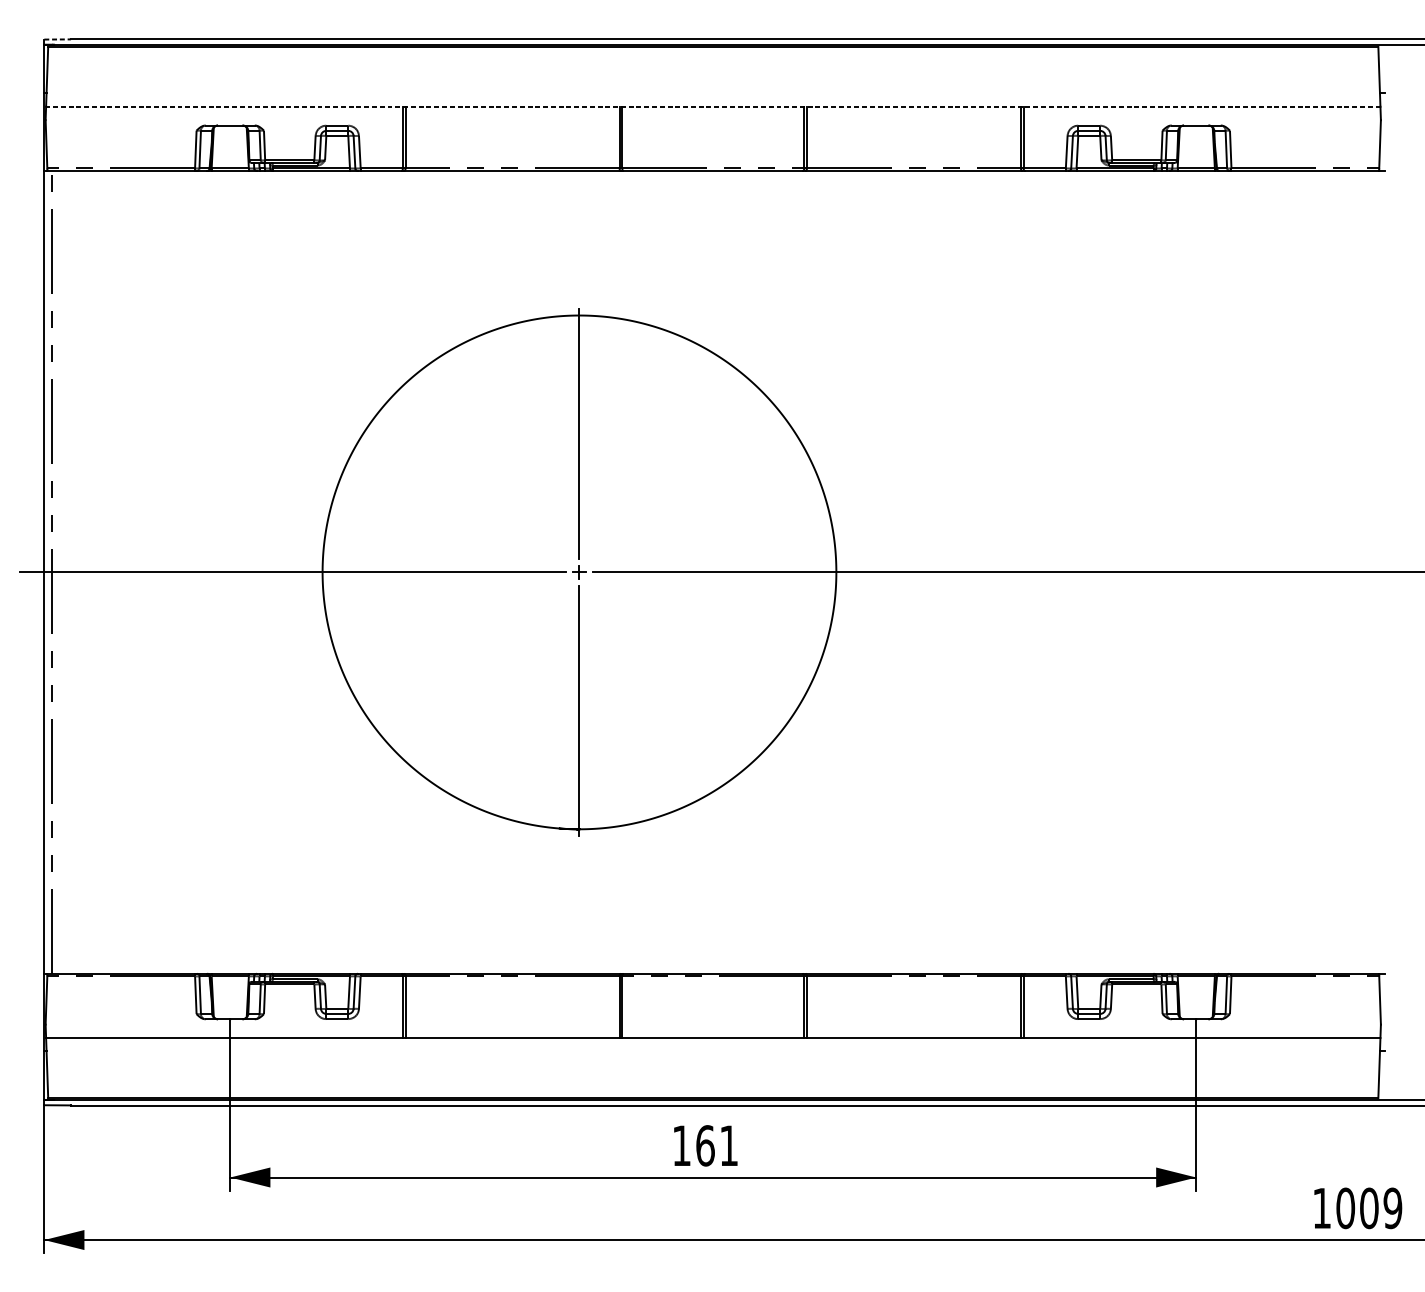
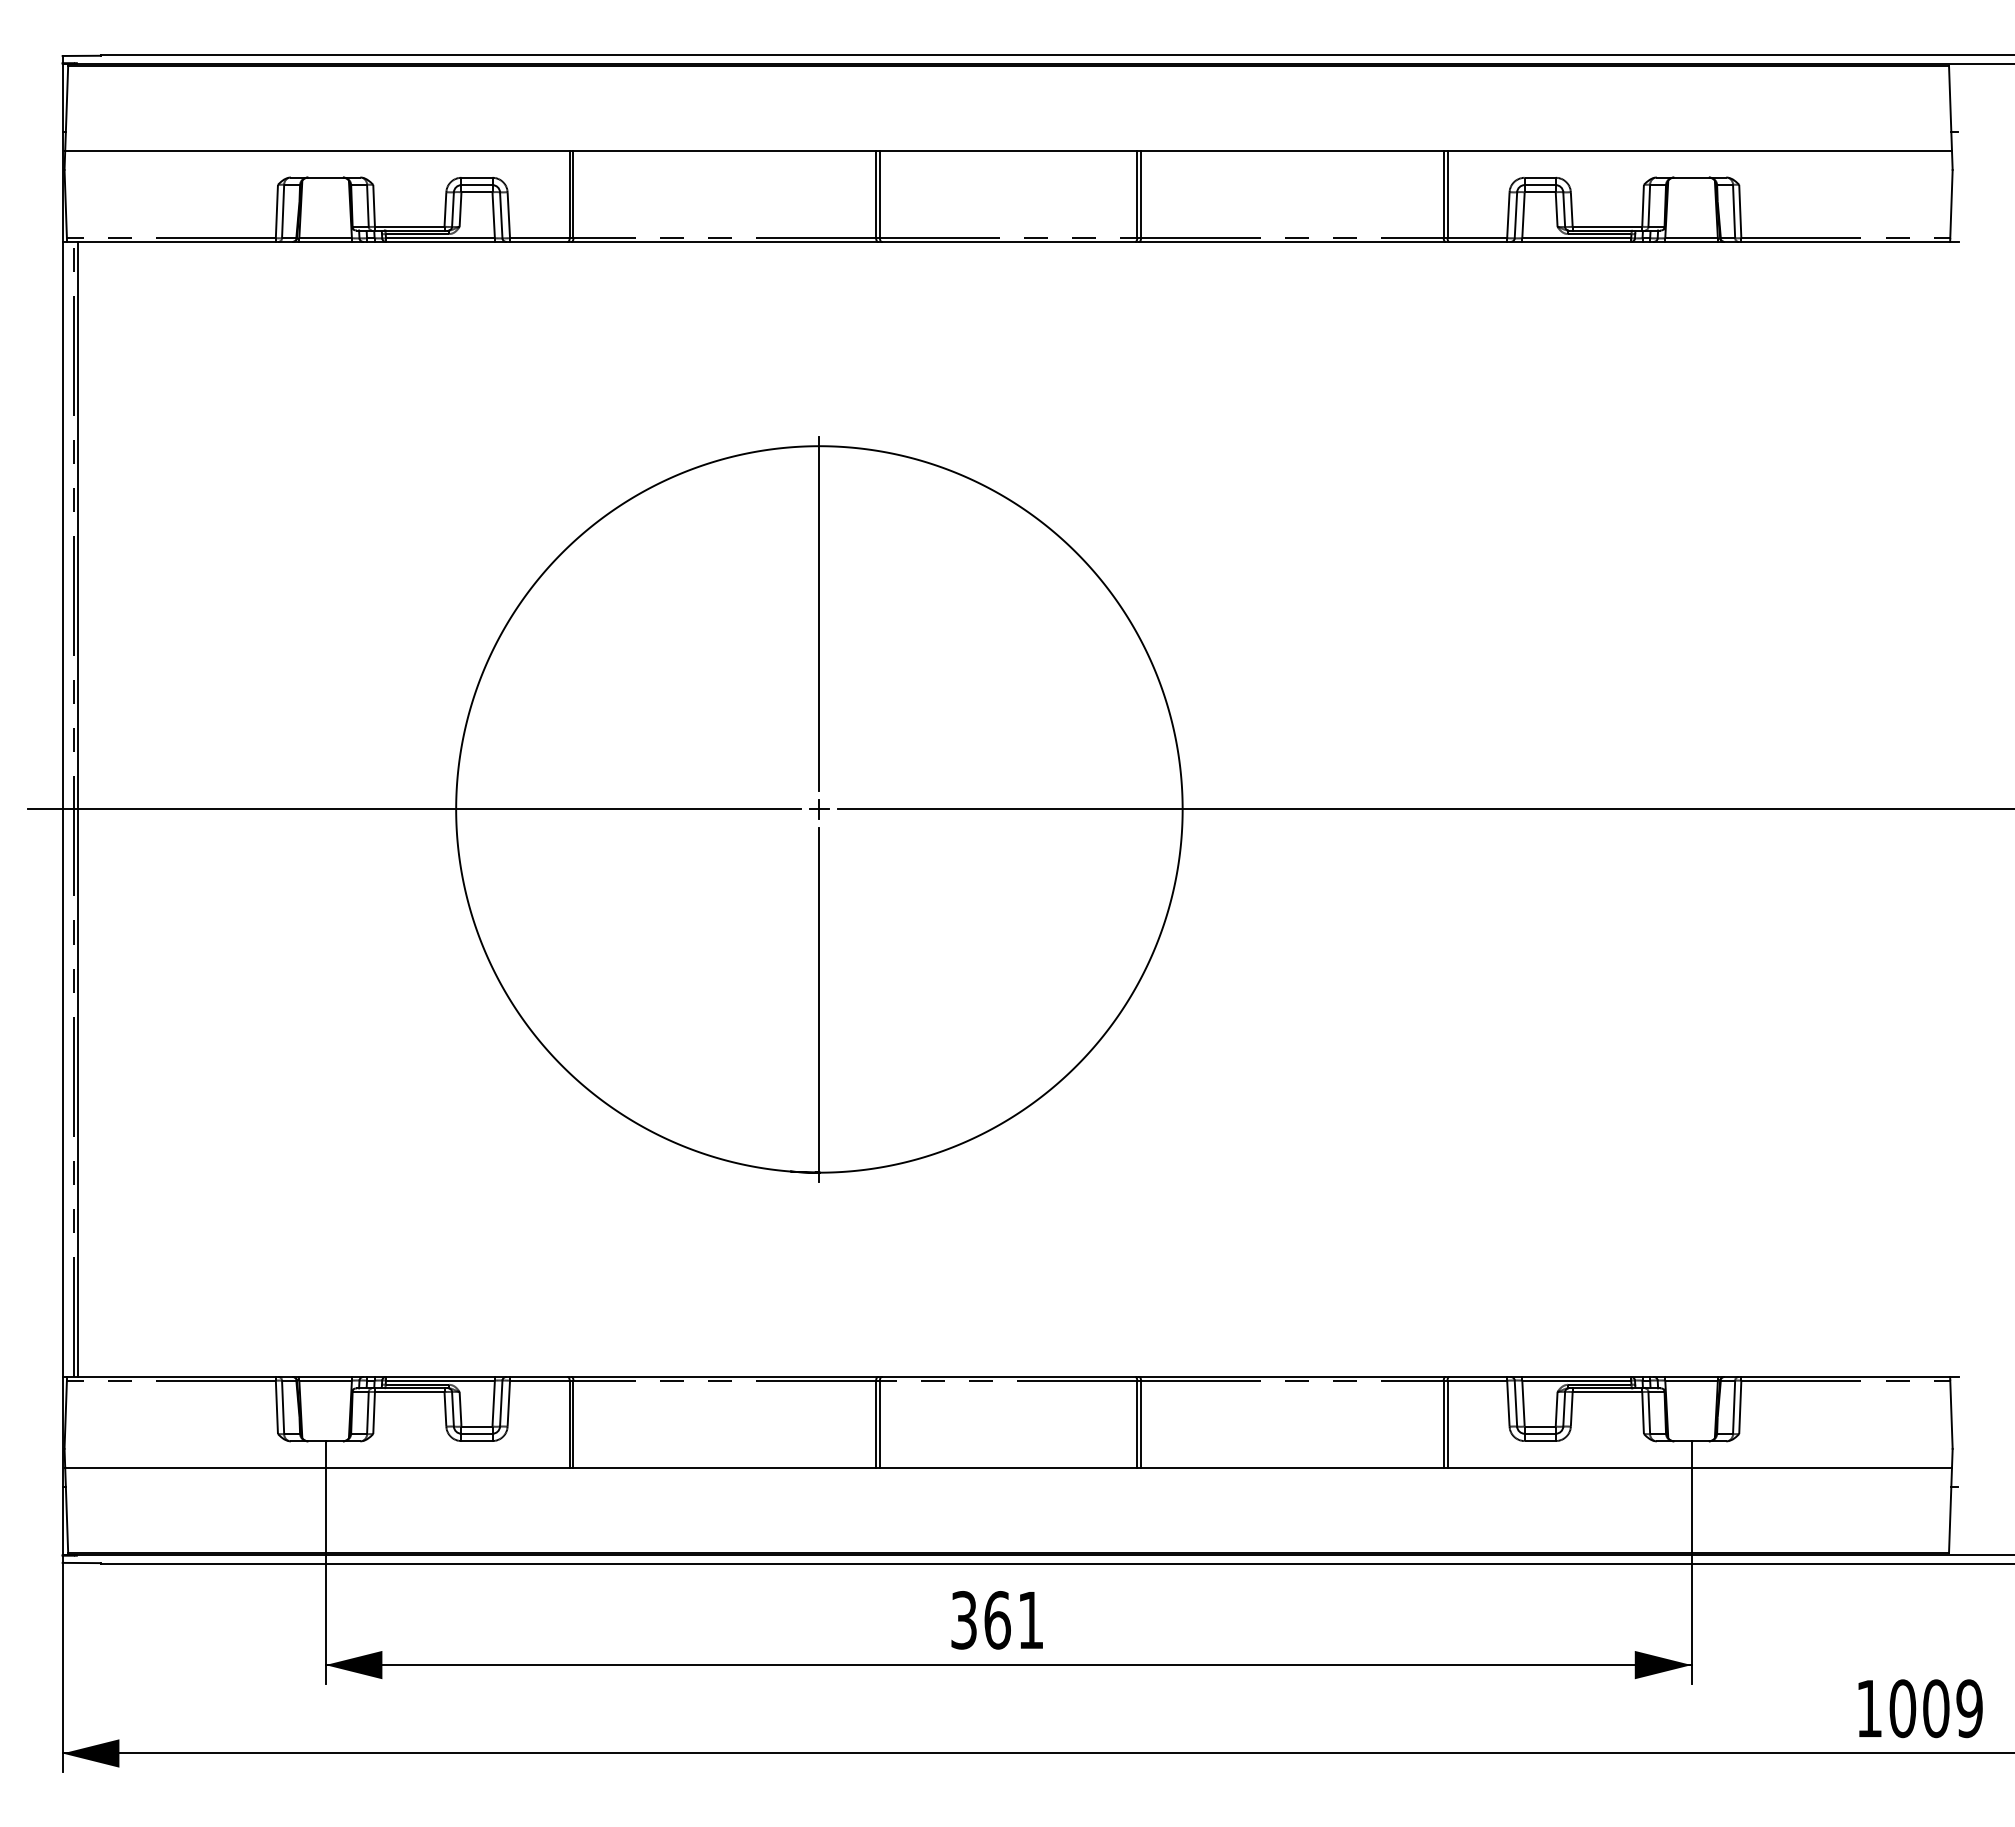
line: (57, 39) -> (81, 55), dashed -> solid
line: (713, 107) -> (1008, 151), dashed -> solid
line: (54, 572) -> (77, 809), added
text: (681, 1145) -> (963, 1620), 161 -> 361

